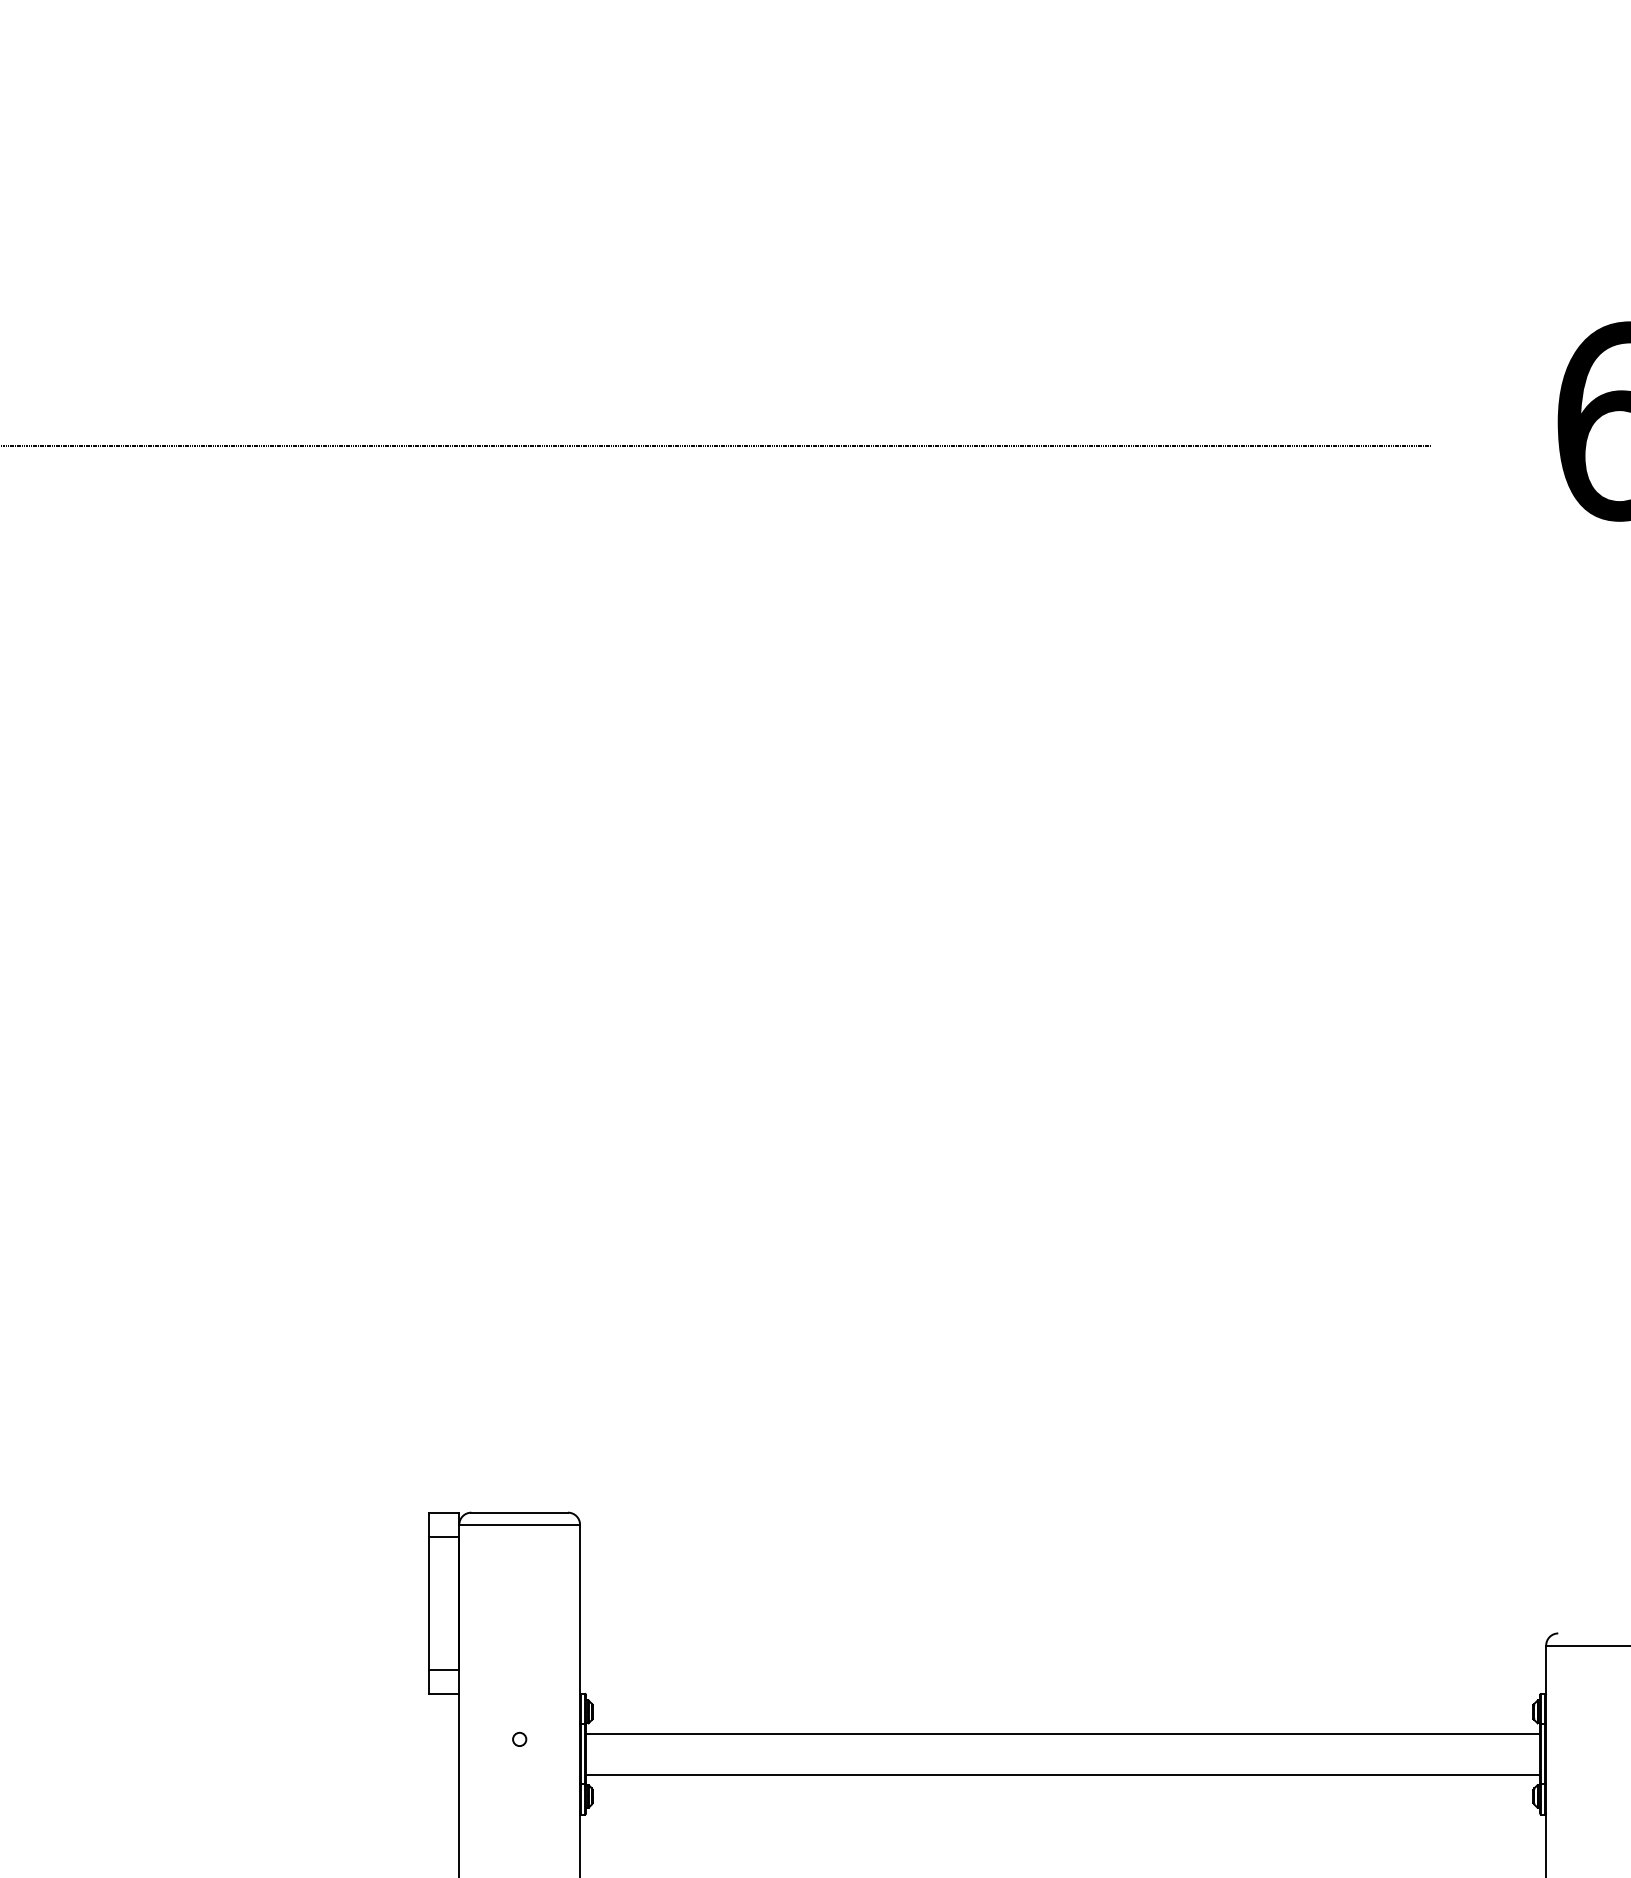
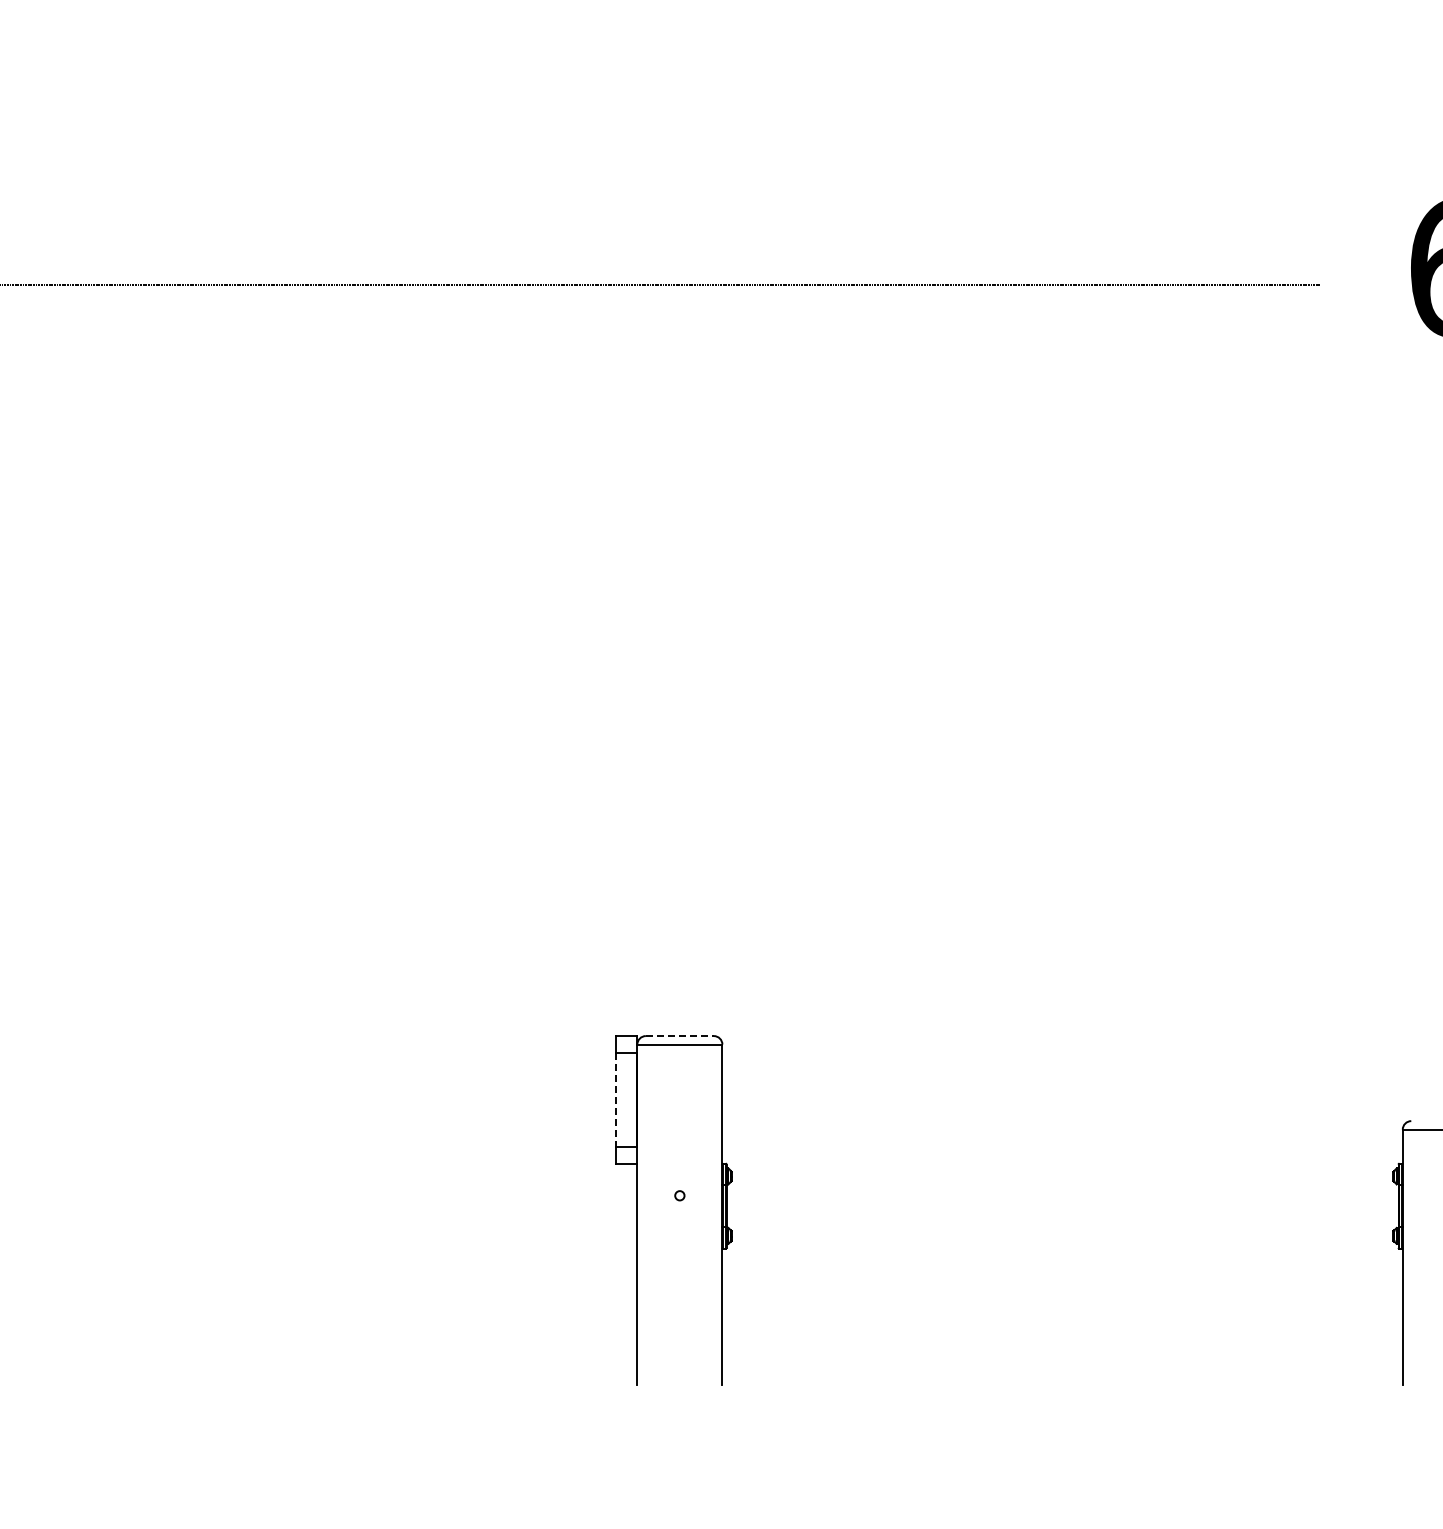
line: (520, 1513) -> (680, 1036), solid -> dashed
line: (429, 1602) -> (616, 1099), solid -> dashed
line: (1063, 1733) -> (1062, 1191), removed
line: (1063, 1774) -> (1062, 1220), removed

